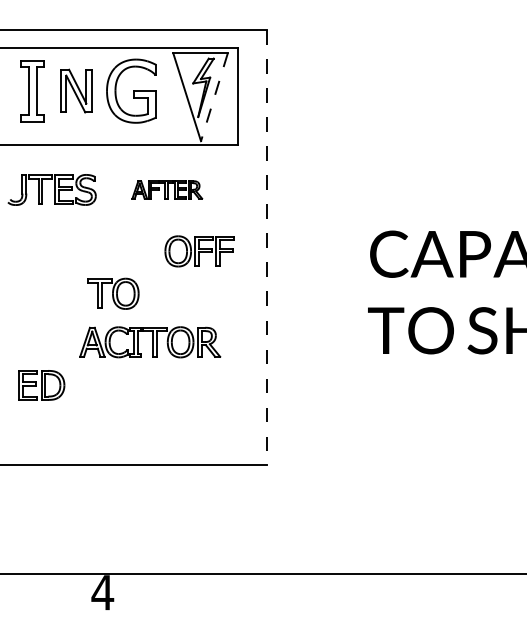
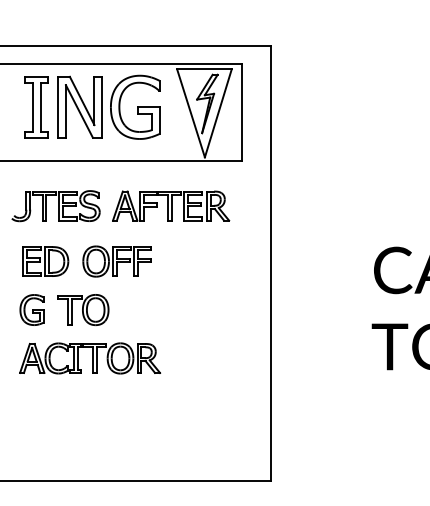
part: (76, 90) -> (80, 106), size x1.43
line: (214, 97) -> (218, 113), dashed -> solid
part: (167, 189) -> (171, 205), size x1.67
line: (266, 248) -> (270, 264), dashed -> solid
part: (199, 251) -> (117, 261), moved
part: (27, 293) -> (31, 309), added
part: (113, 293) -> (83, 309), moved
part: (150, 342) -> (90, 358), moved
part: (41, 385) -> (45, 261), moved

